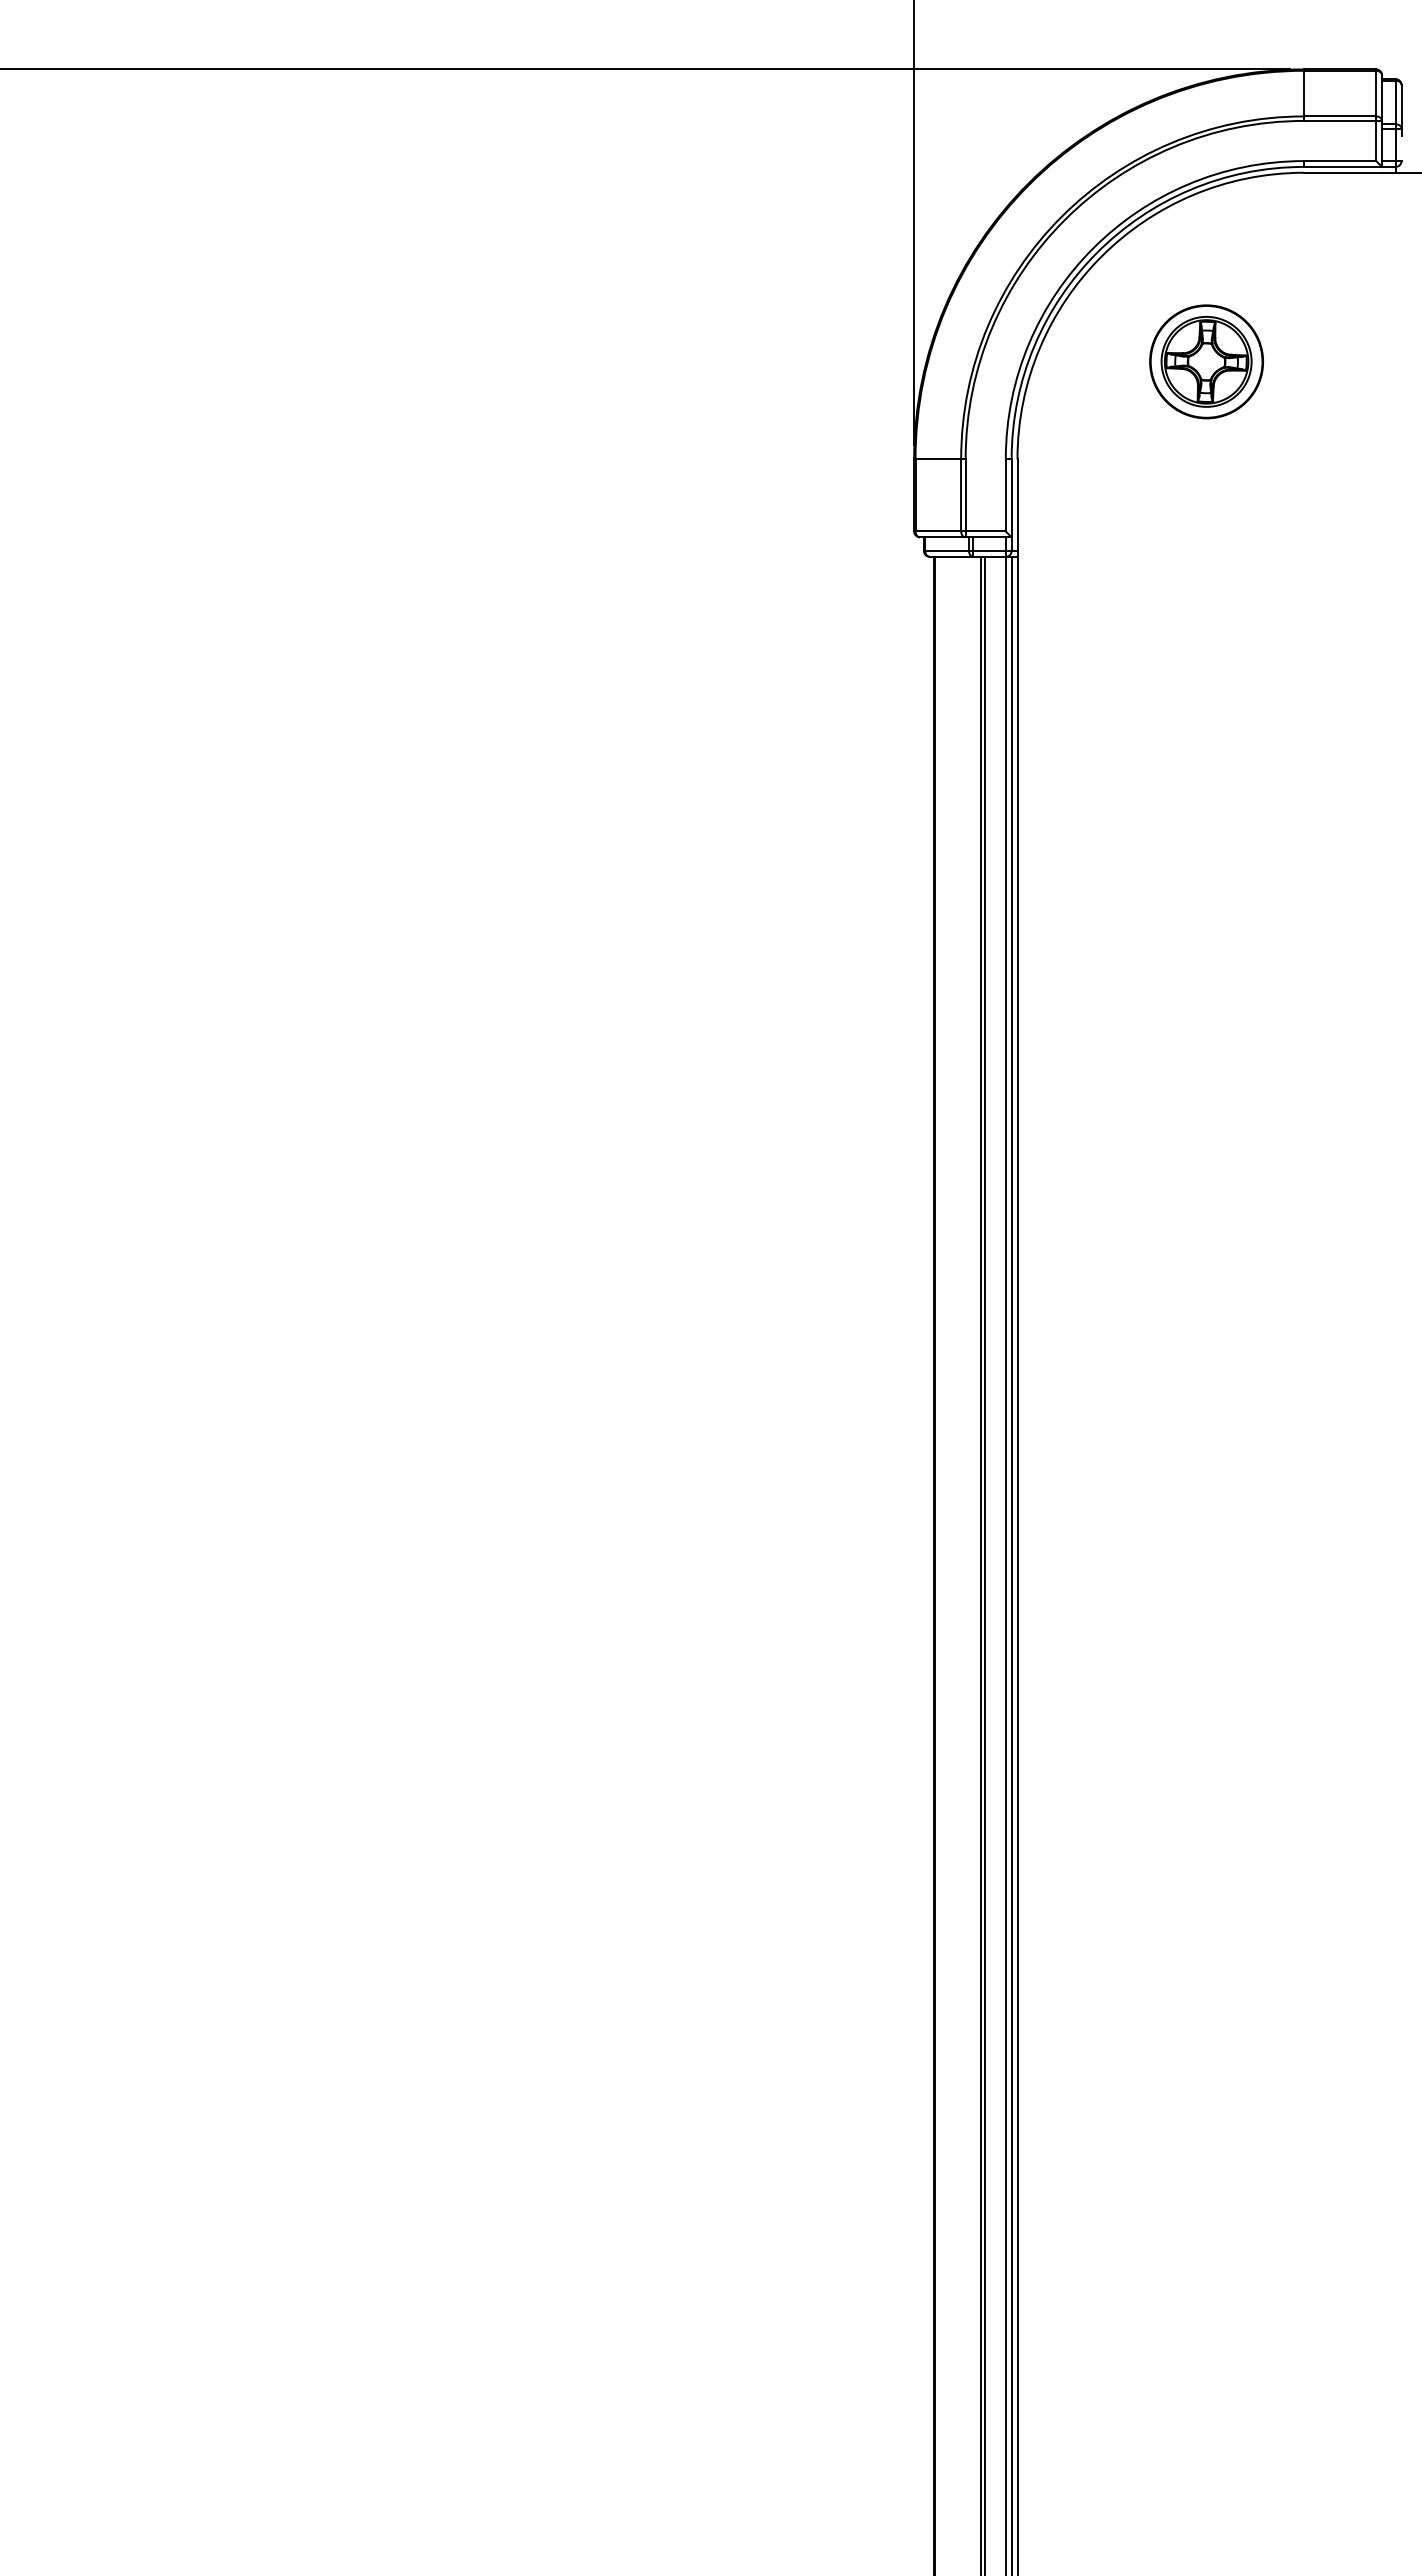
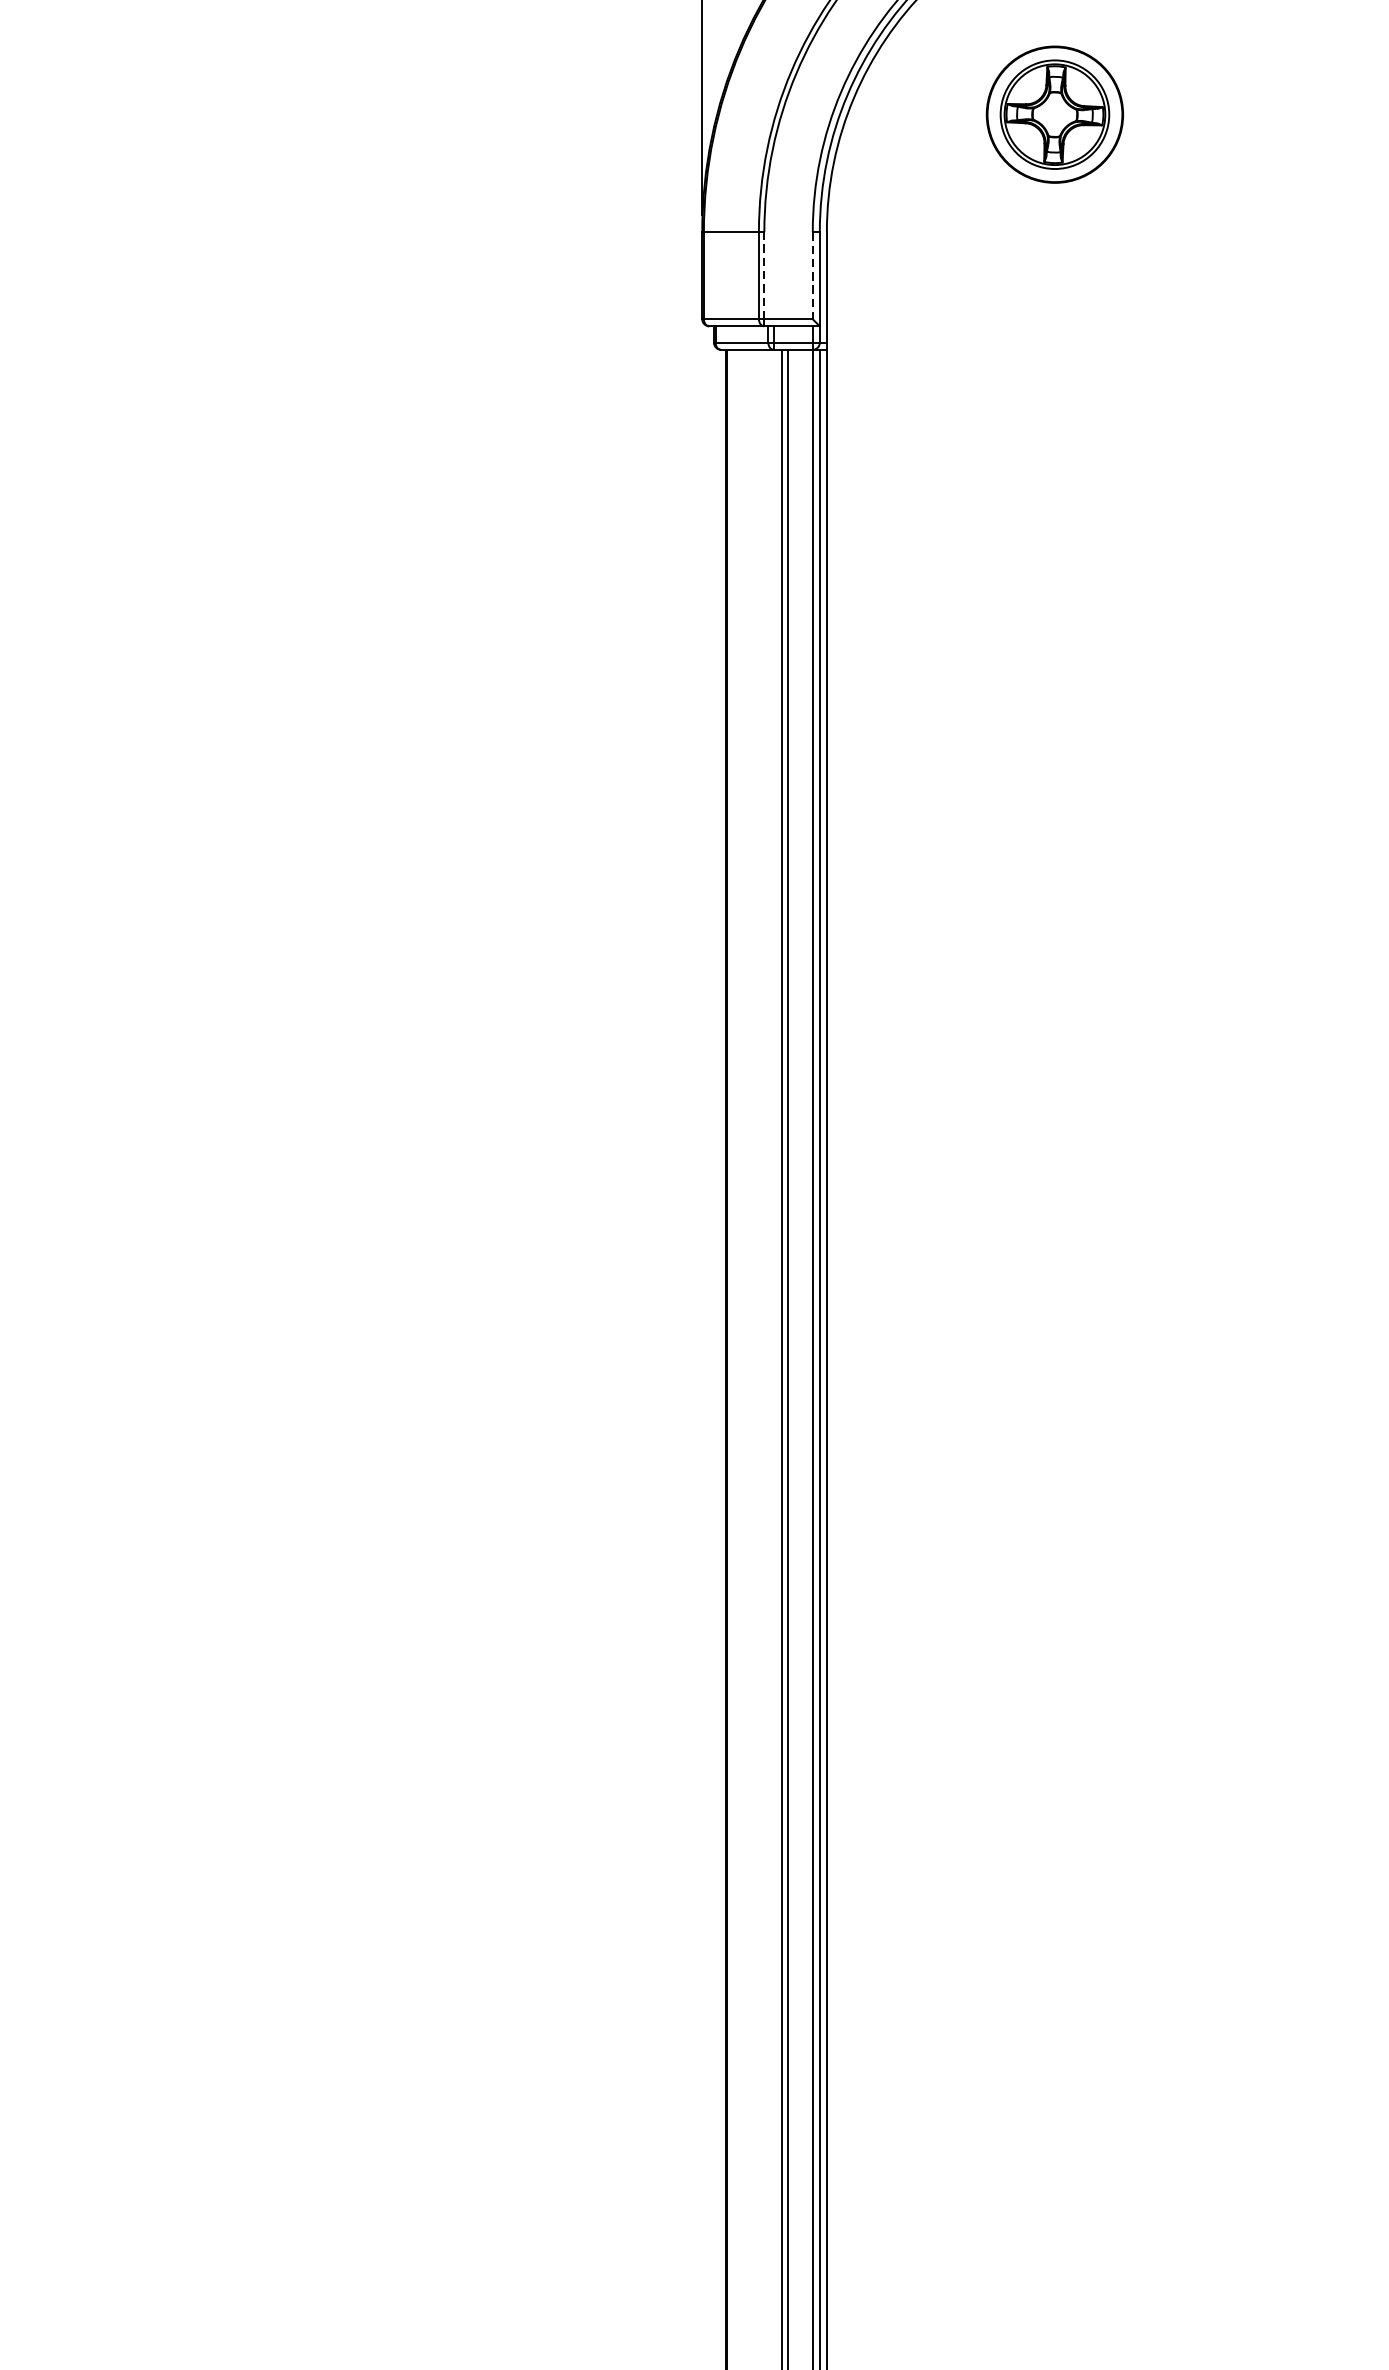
line: (965, 494) -> (764, 274), solid -> dashed
line: (1005, 495) -> (812, 275), solid -> dashed

